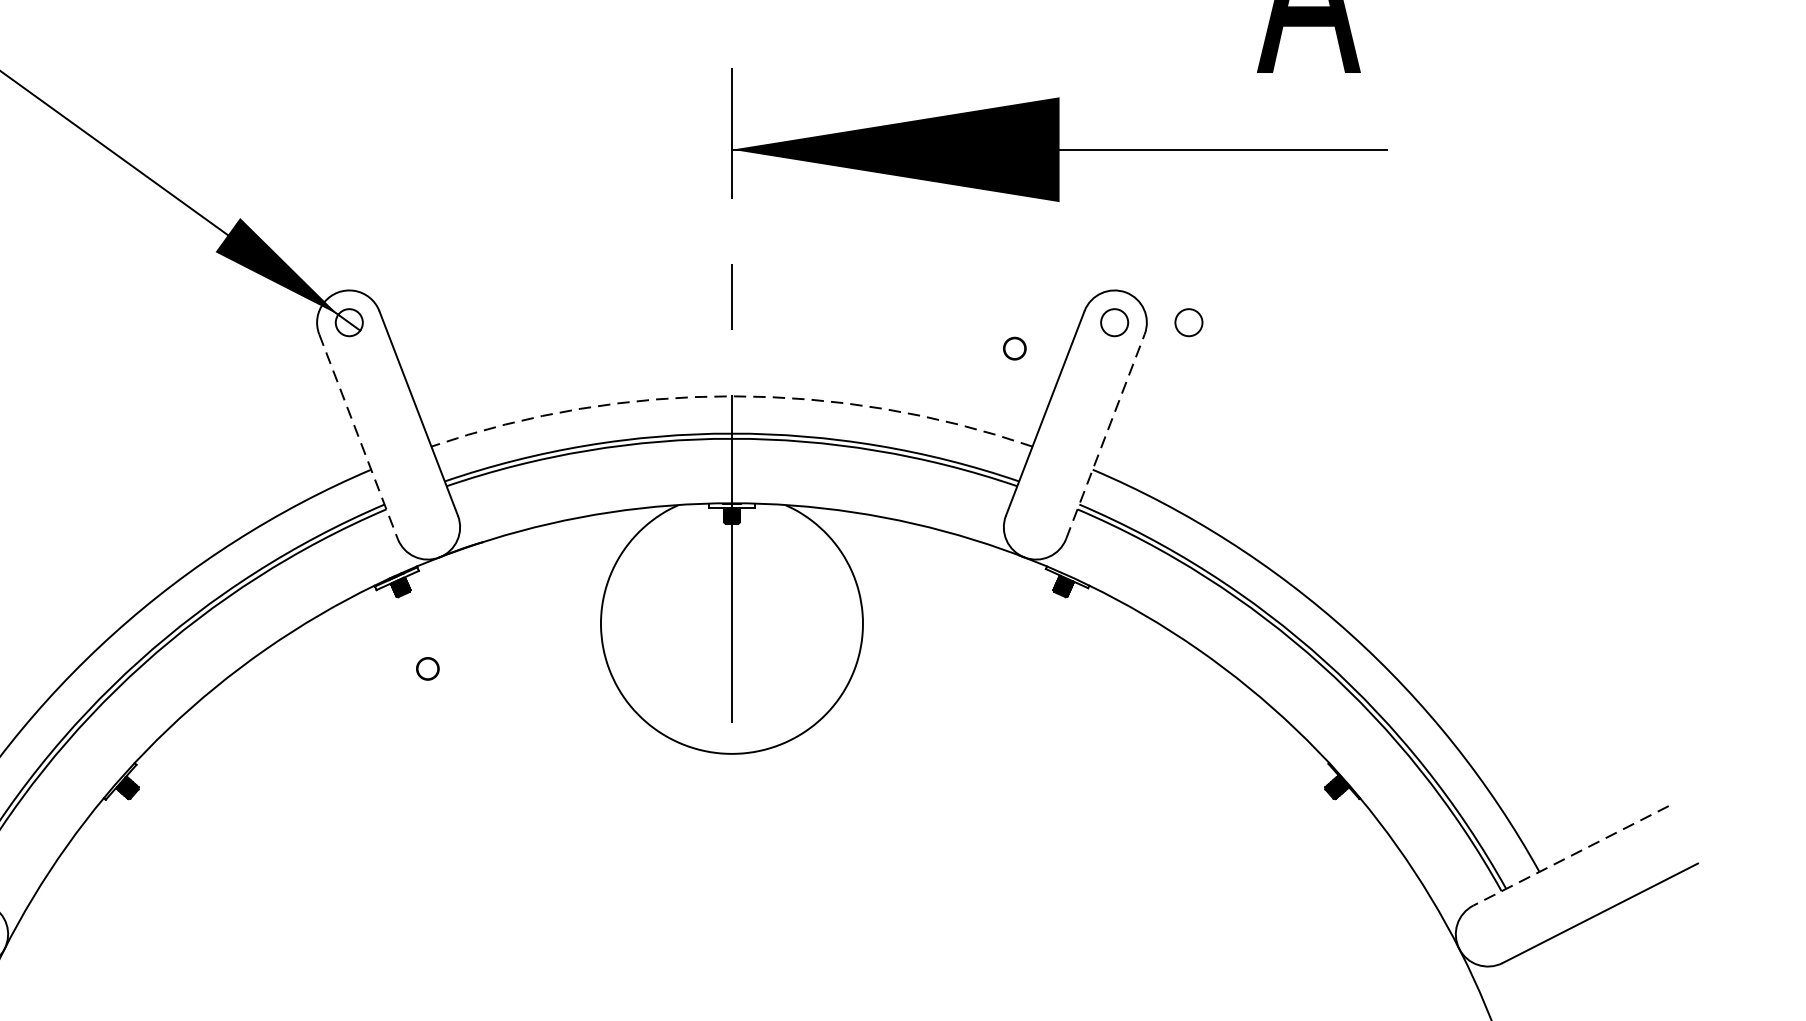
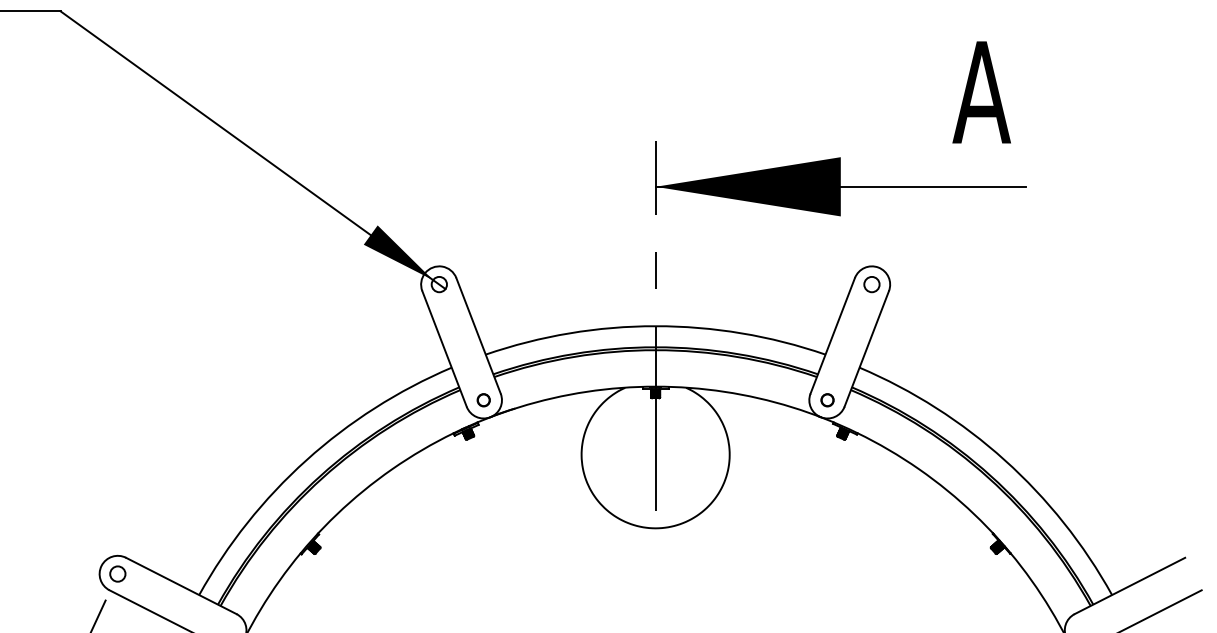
circle: (1188, 322) -> (913, 284), removed
circle: (1014, 349) -> (827, 400), moved
arc: (731, 396) -> (655, 326), dashed -> solid
line: (358, 435) -> (444, 348), dashed -> solid
line: (1104, 435) -> (866, 348), dashed -> solid
circle: (427, 669) -> (483, 400), moved
line: (1570, 855) -> (1129, 585), dashed -> solid

